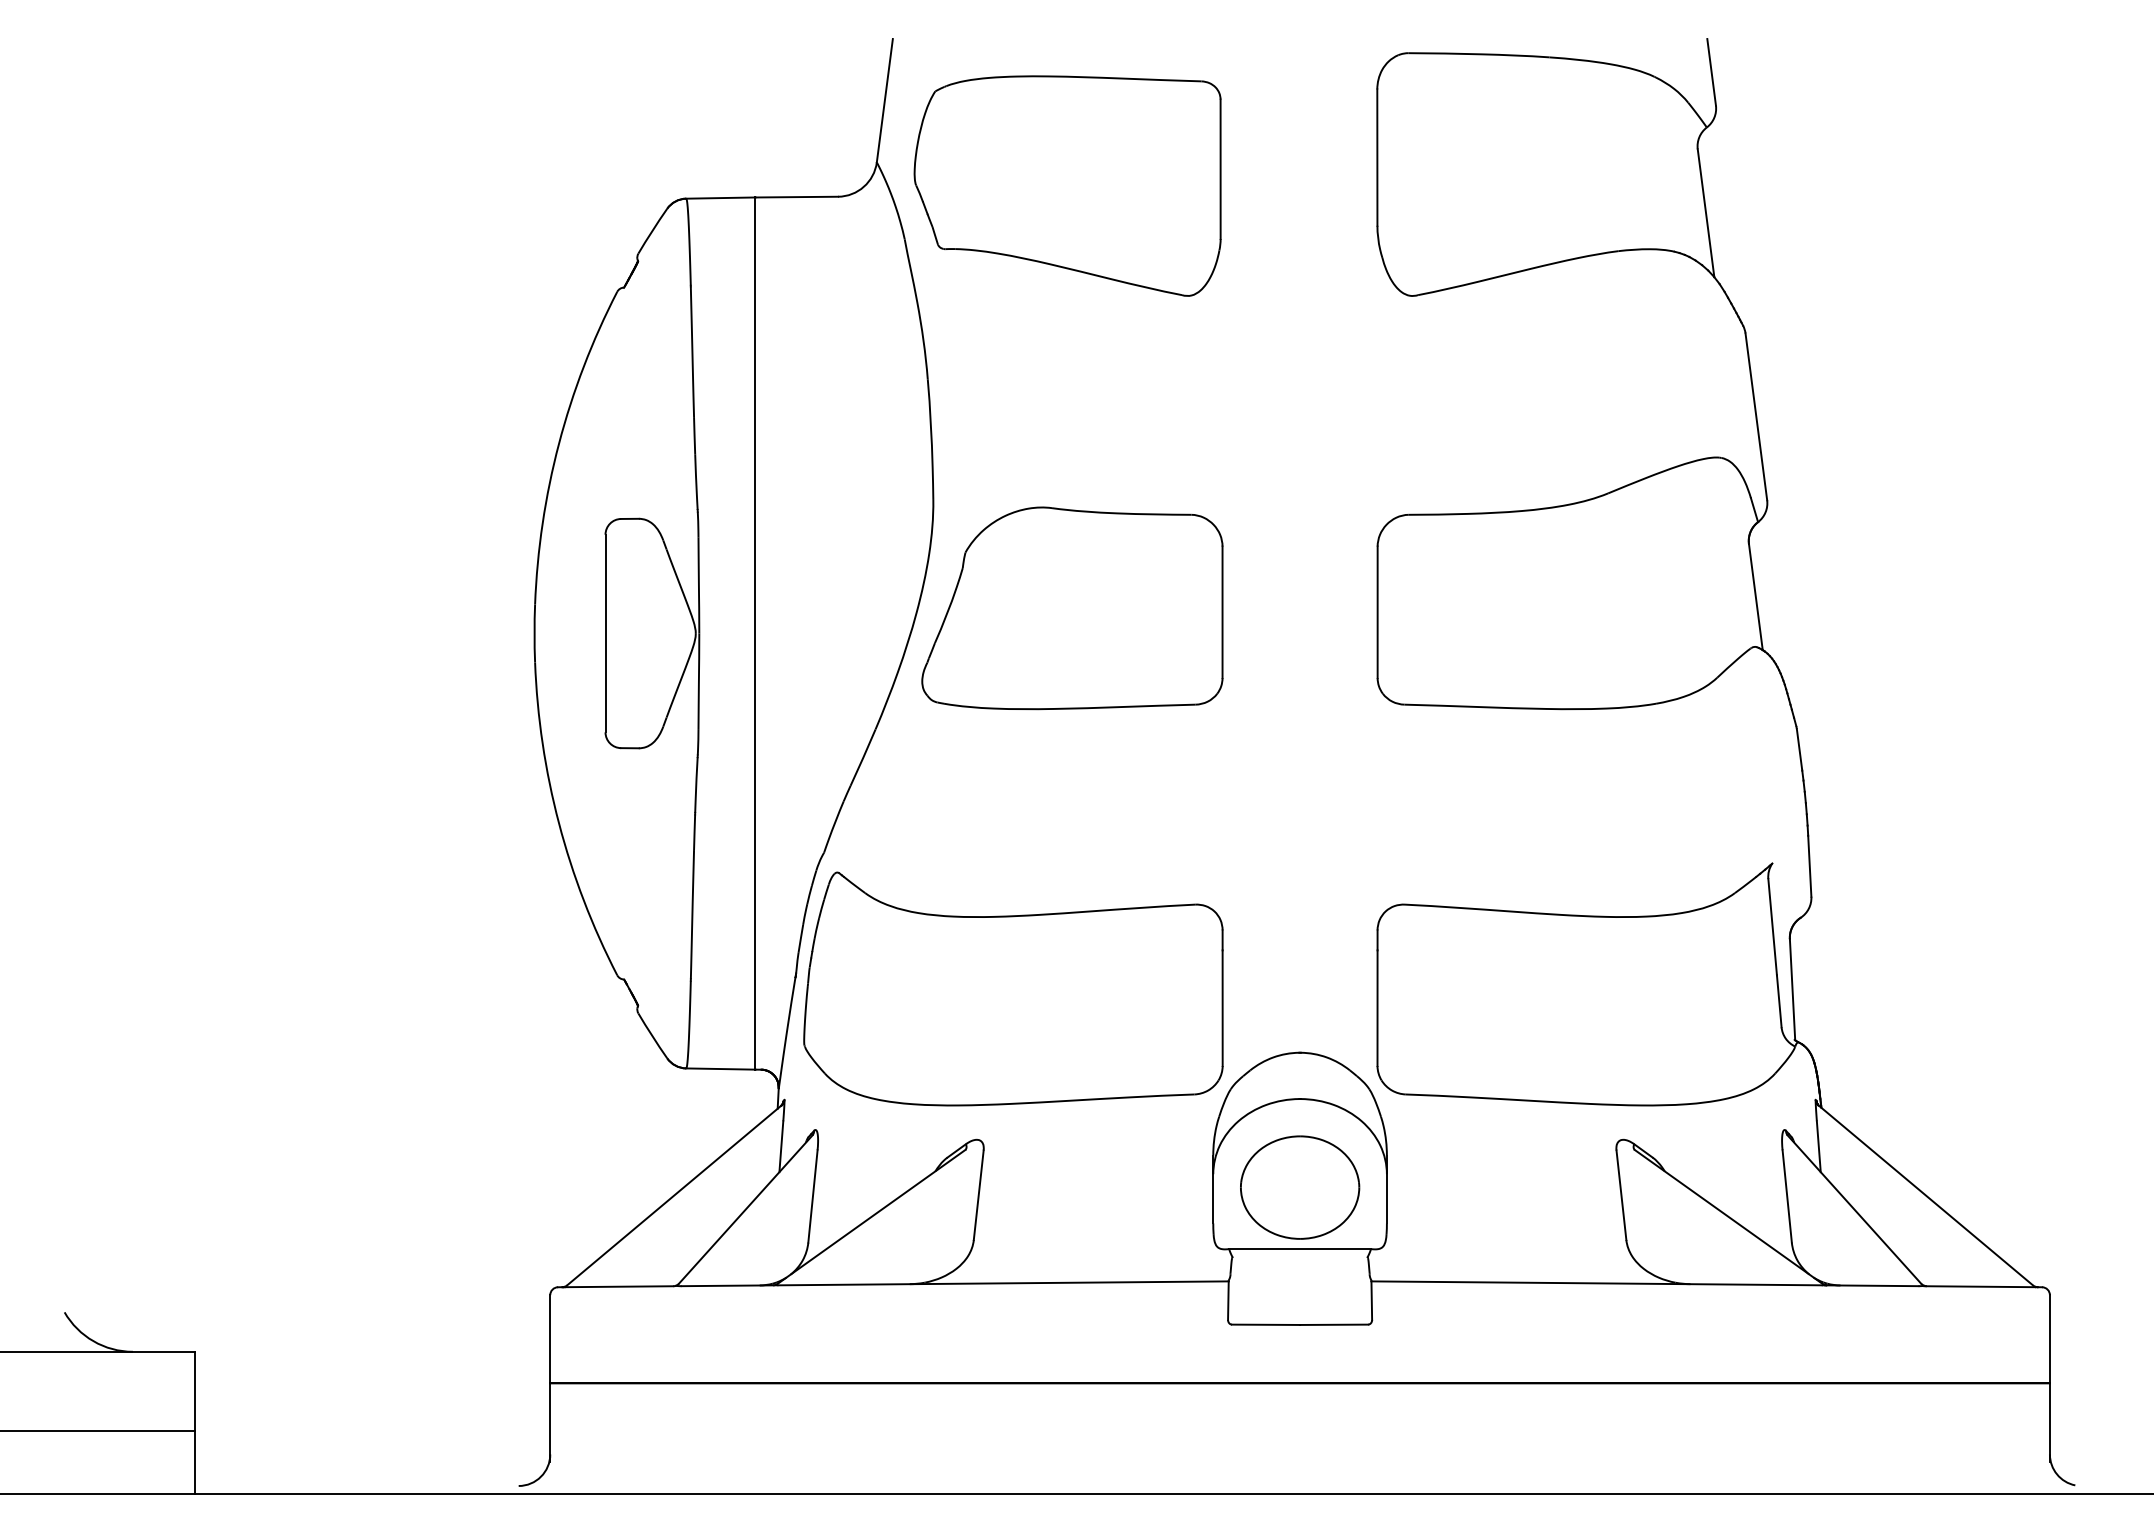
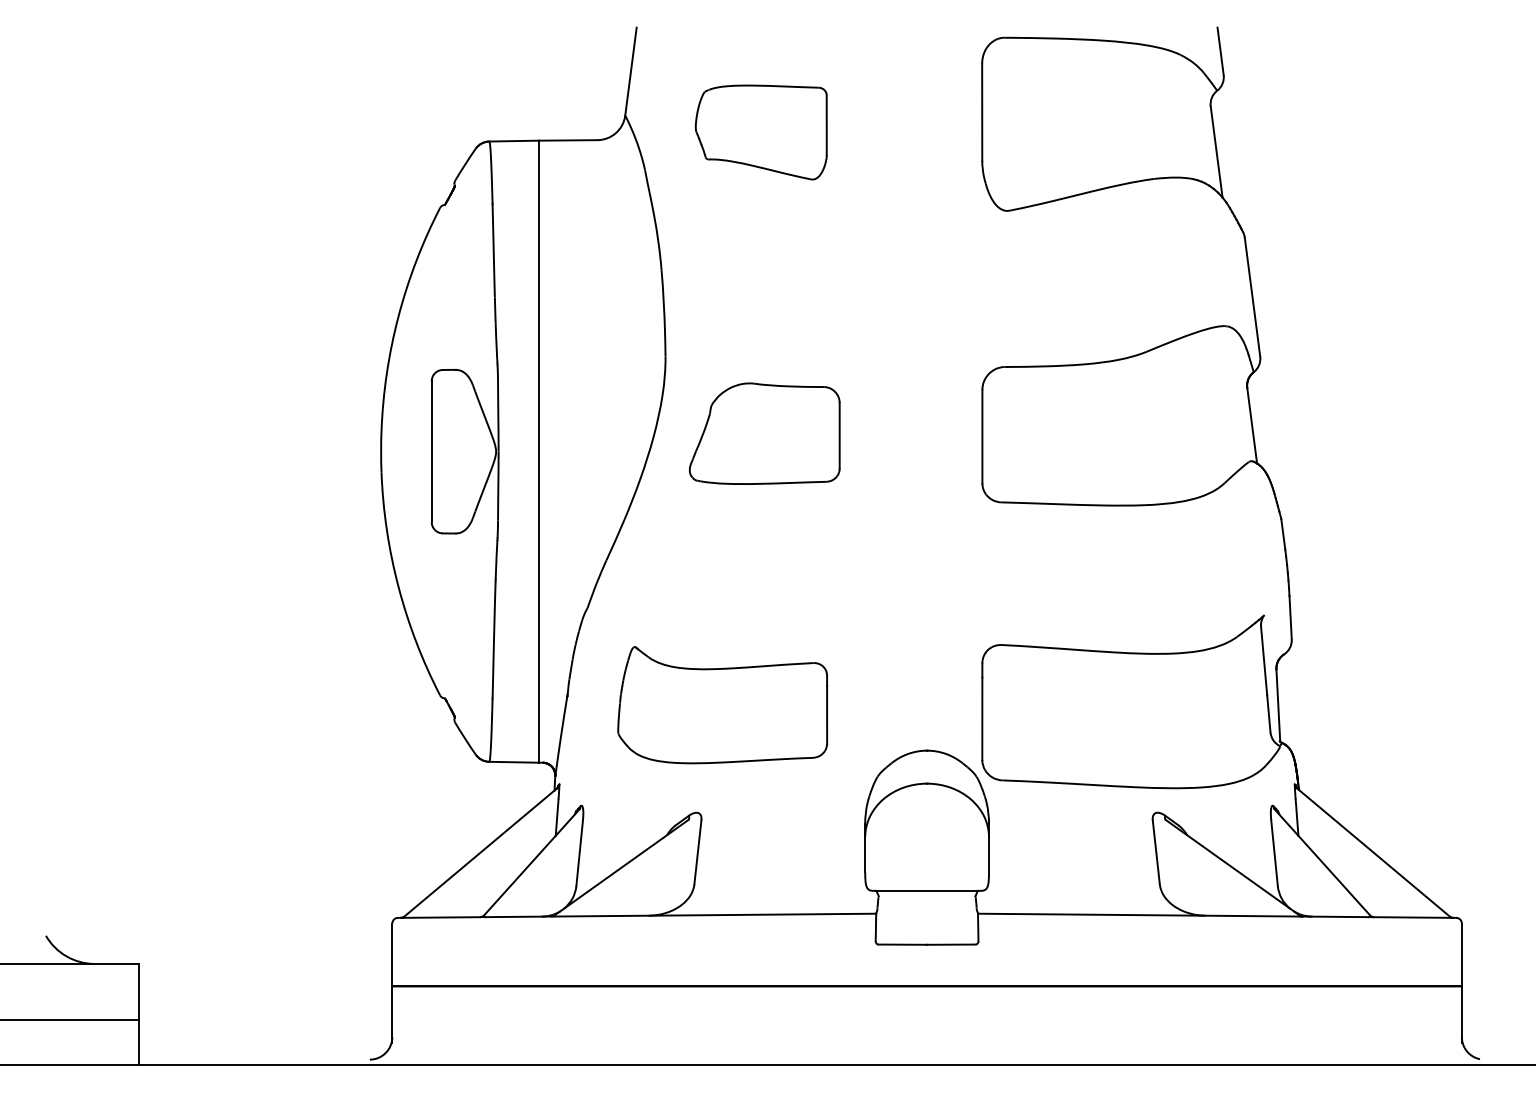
part: (1067, 185) -> (761, 132), size x0.6
part: (1072, 608) -> (764, 433), size x0.7
part: (1013, 988) -> (722, 704), size x0.7
part: (1300, 1187) -> (927, 846), removed

